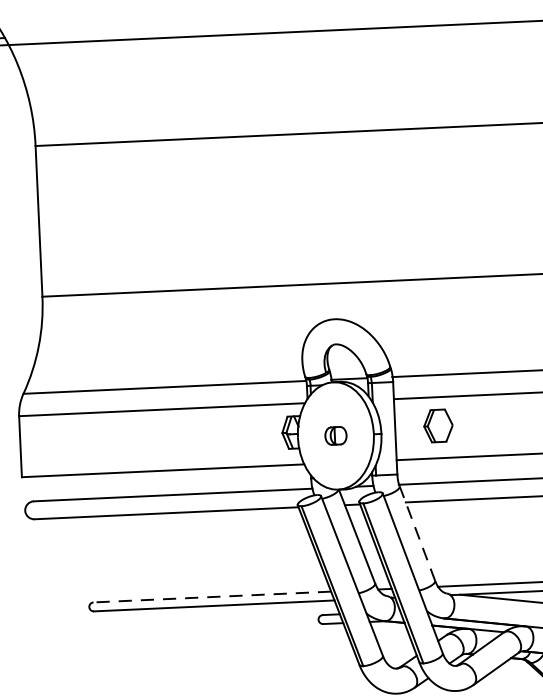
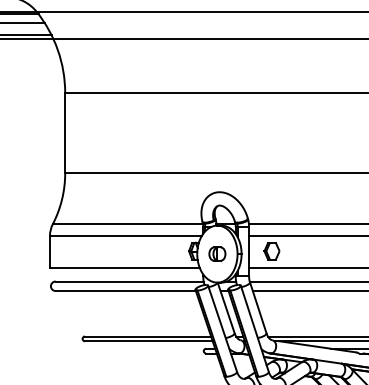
part: (336, 434) -> (217, 253), size x1.43
line: (417, 532) -> (258, 307), dashed -> solid
line: (211, 597) -> (147, 336), dashed -> solid

